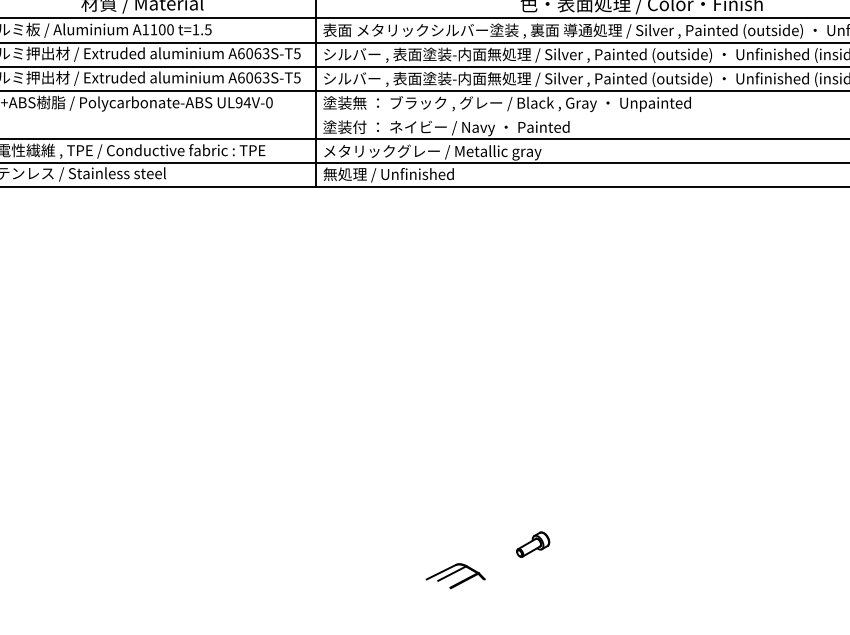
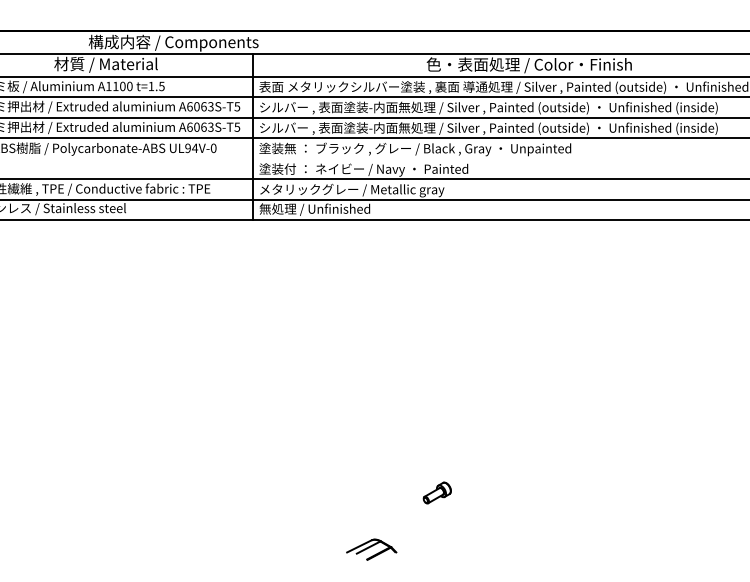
part: (532, 544) -> (436, 492), moved

